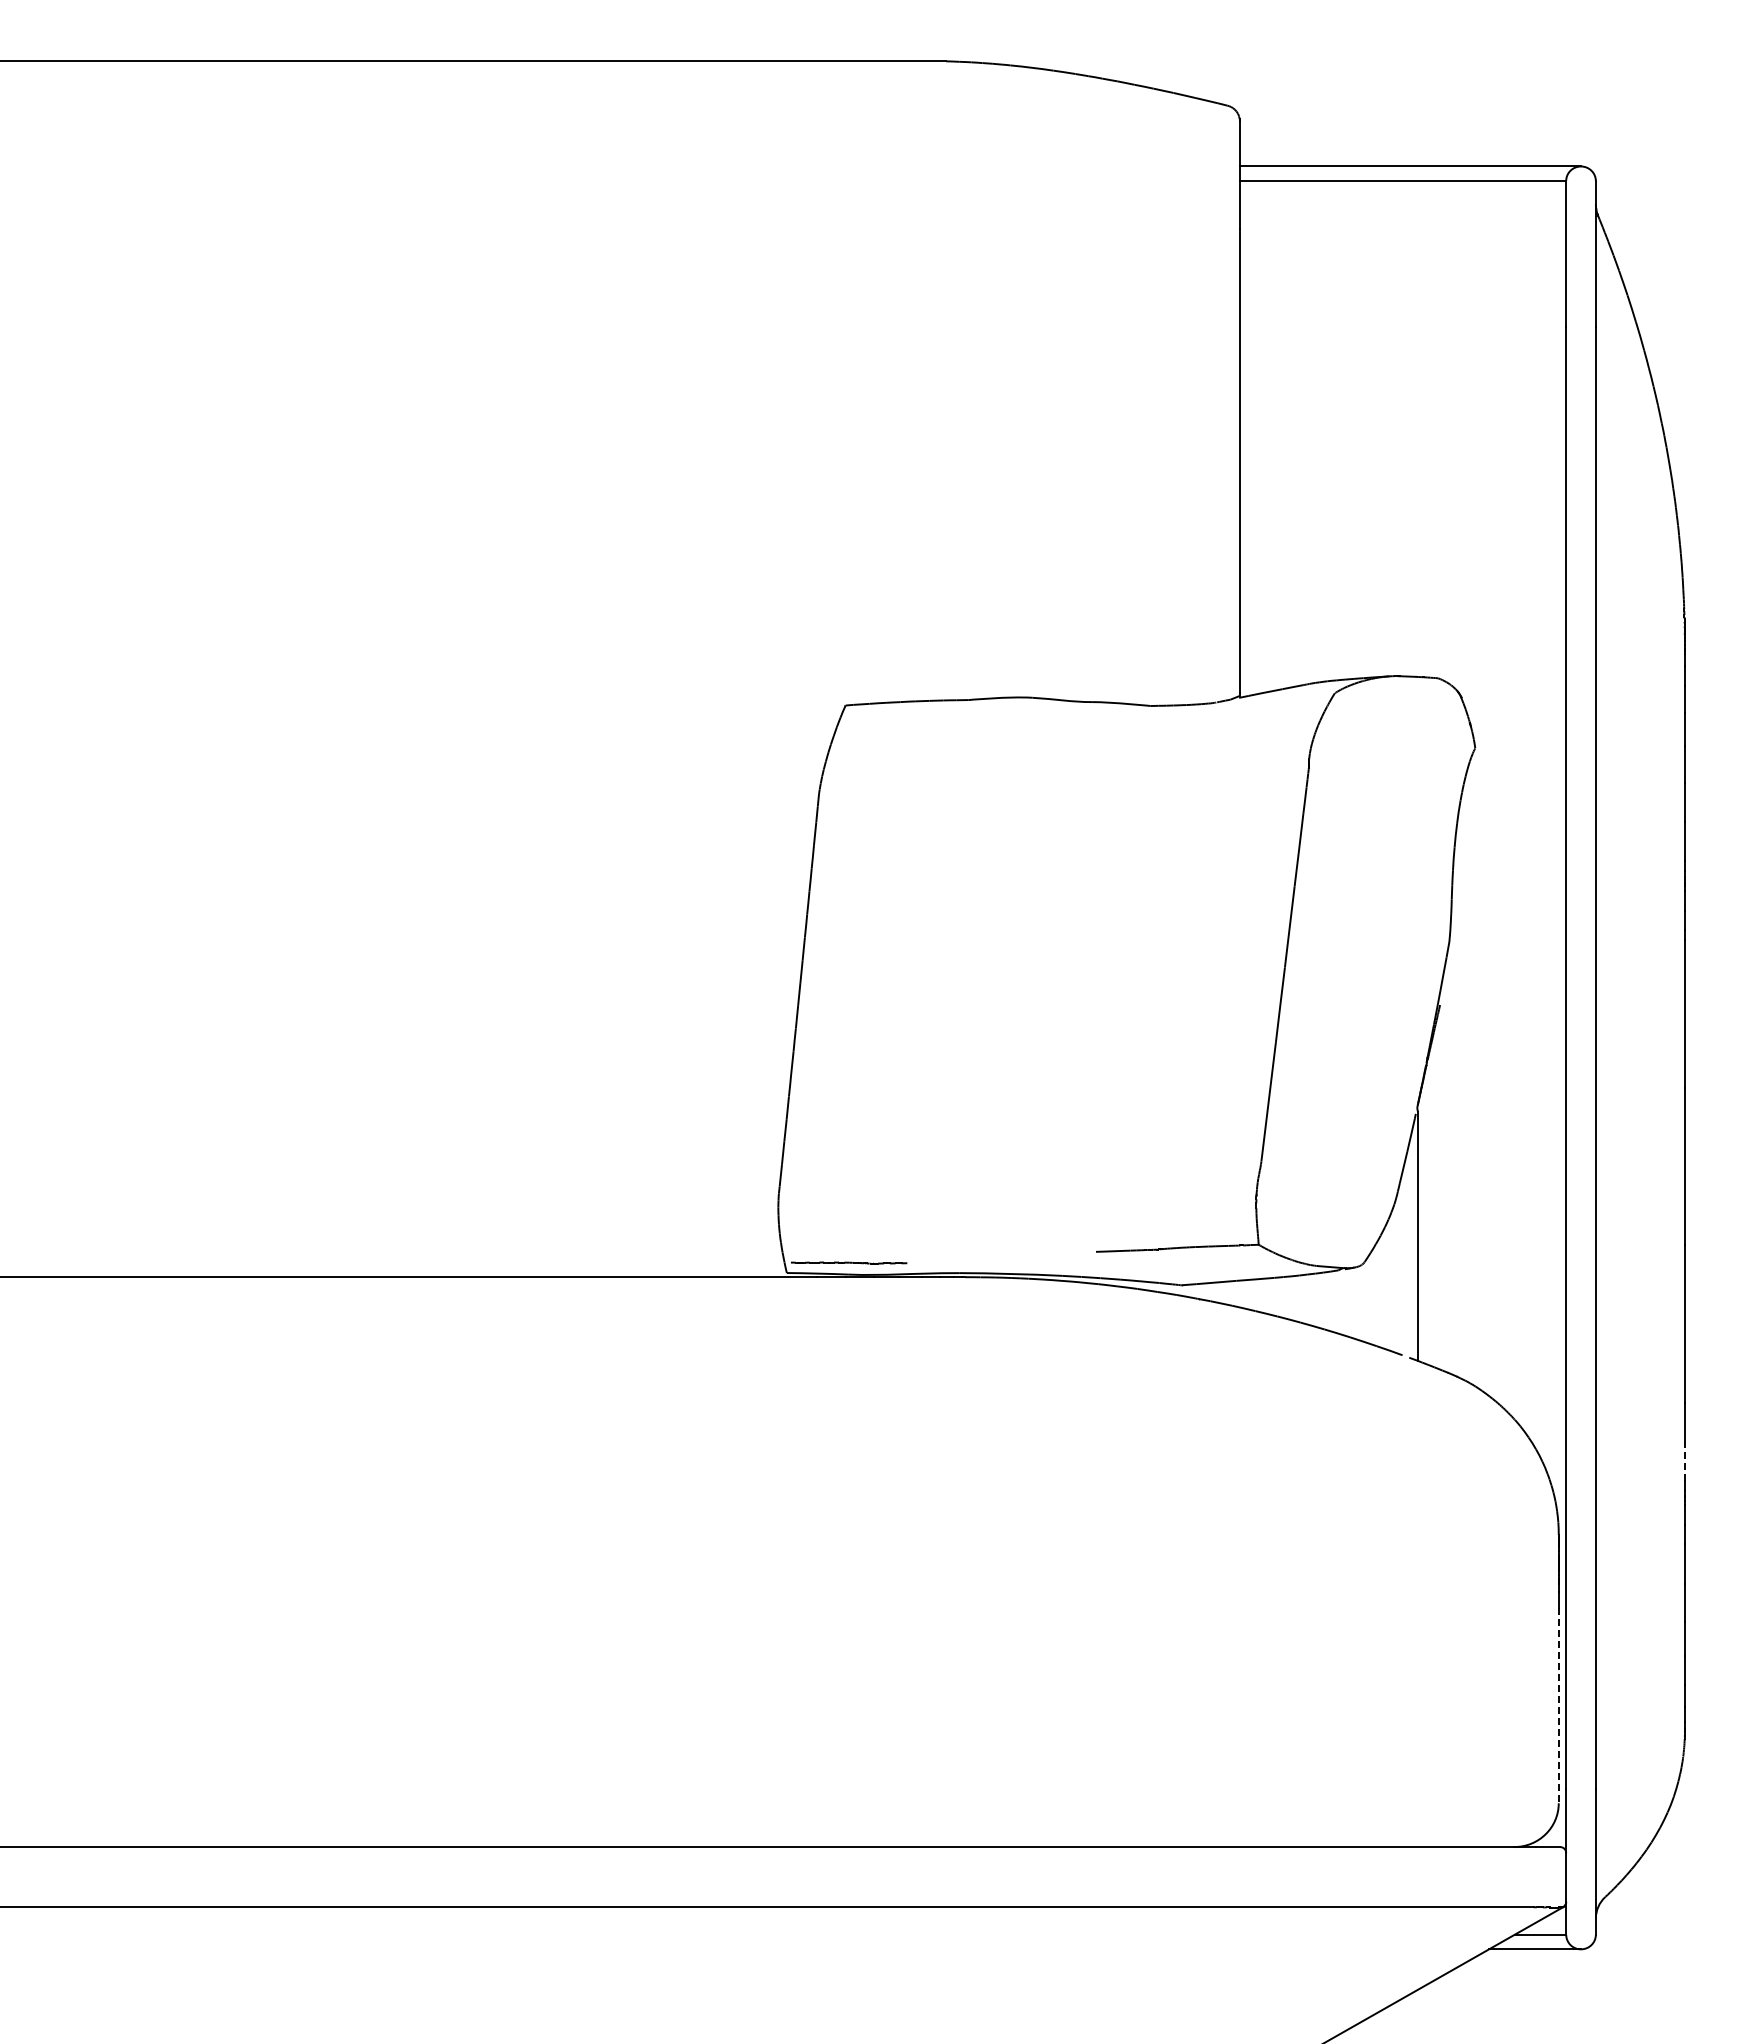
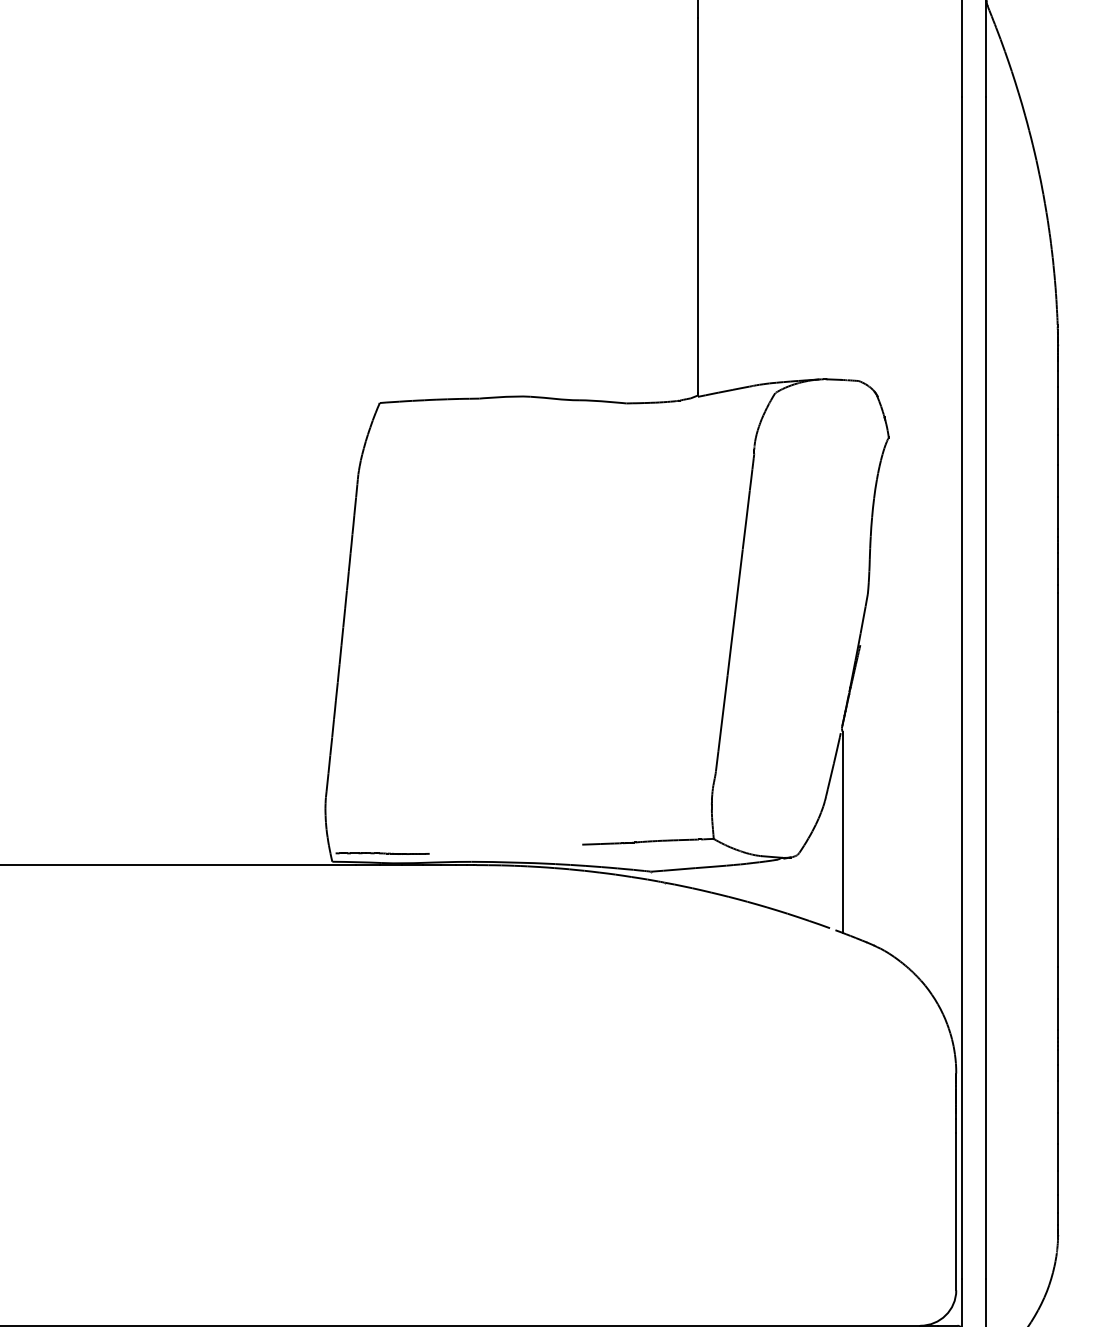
line: (1684, 1461) -> (1057, 1014), dashed -> solid
line: (1558, 1705) -> (956, 1211), dashed -> solid

